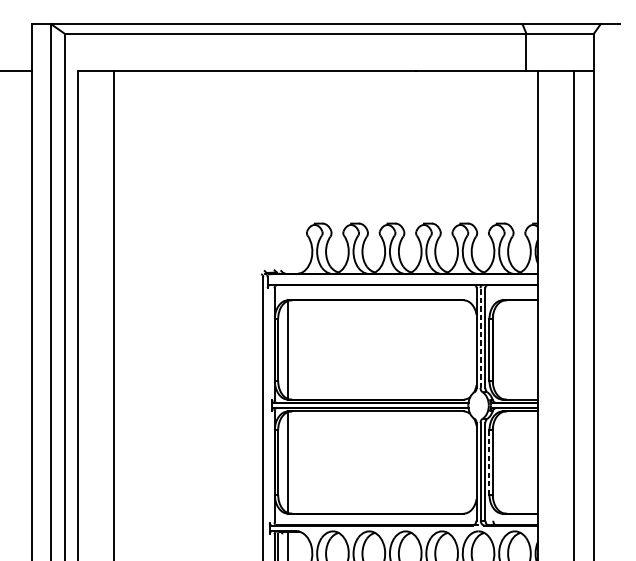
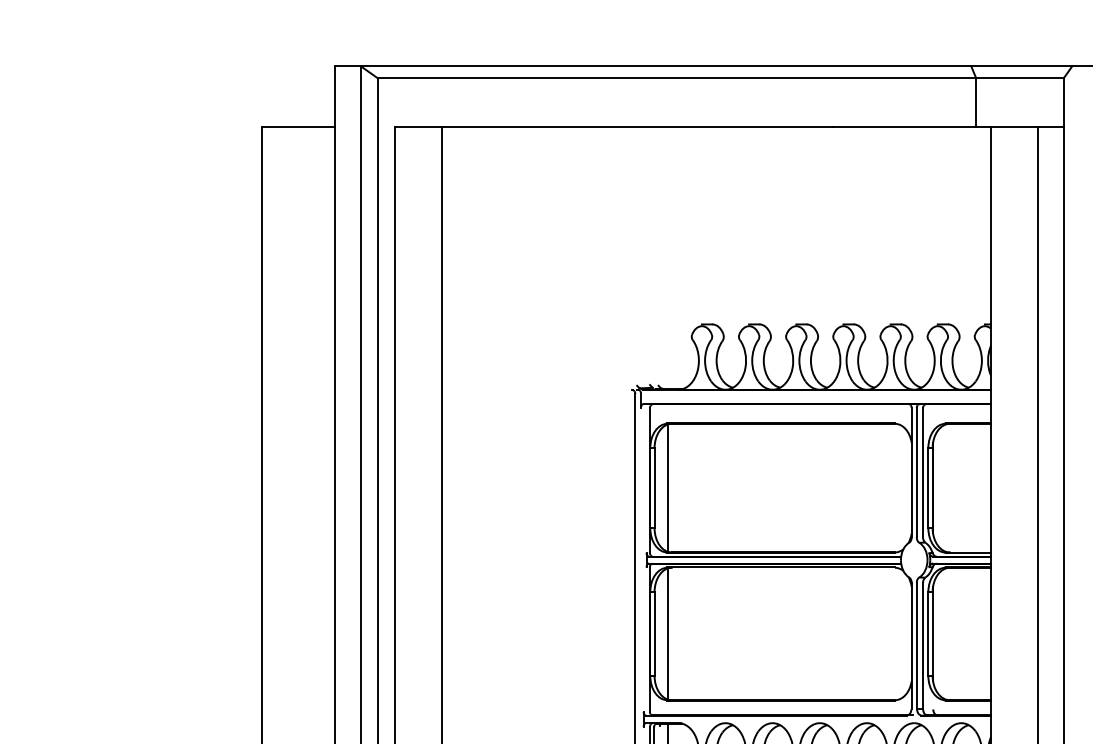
line: (480, 337) -> (916, 472), dashed -> solid
line: (489, 462) -> (928, 634), dashed -> solid

